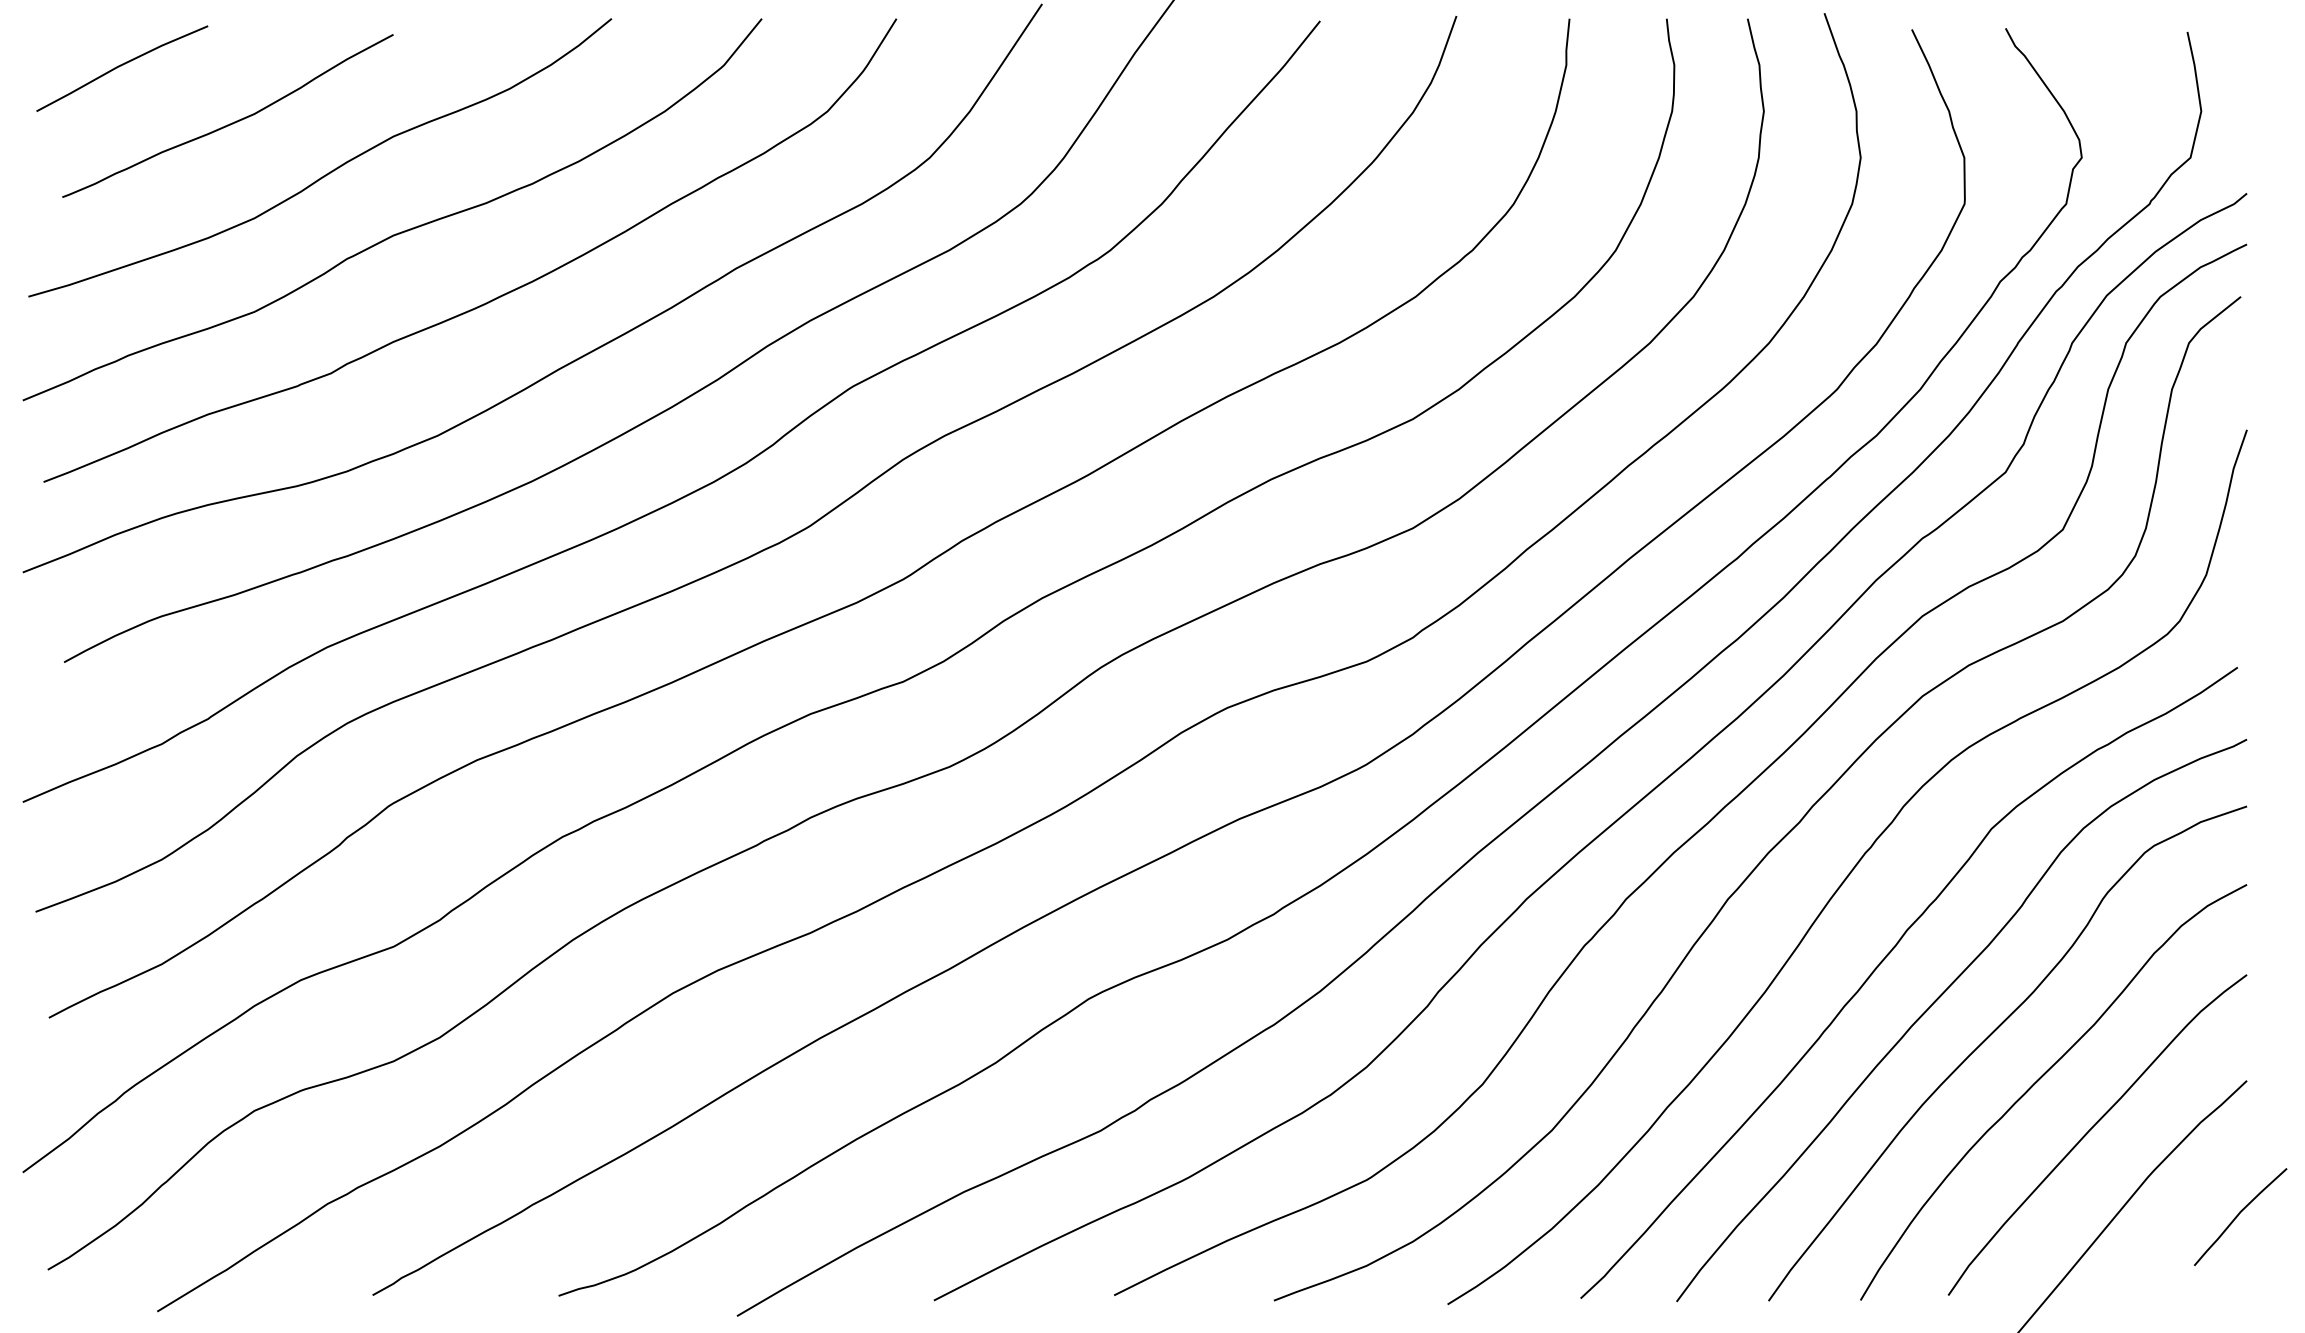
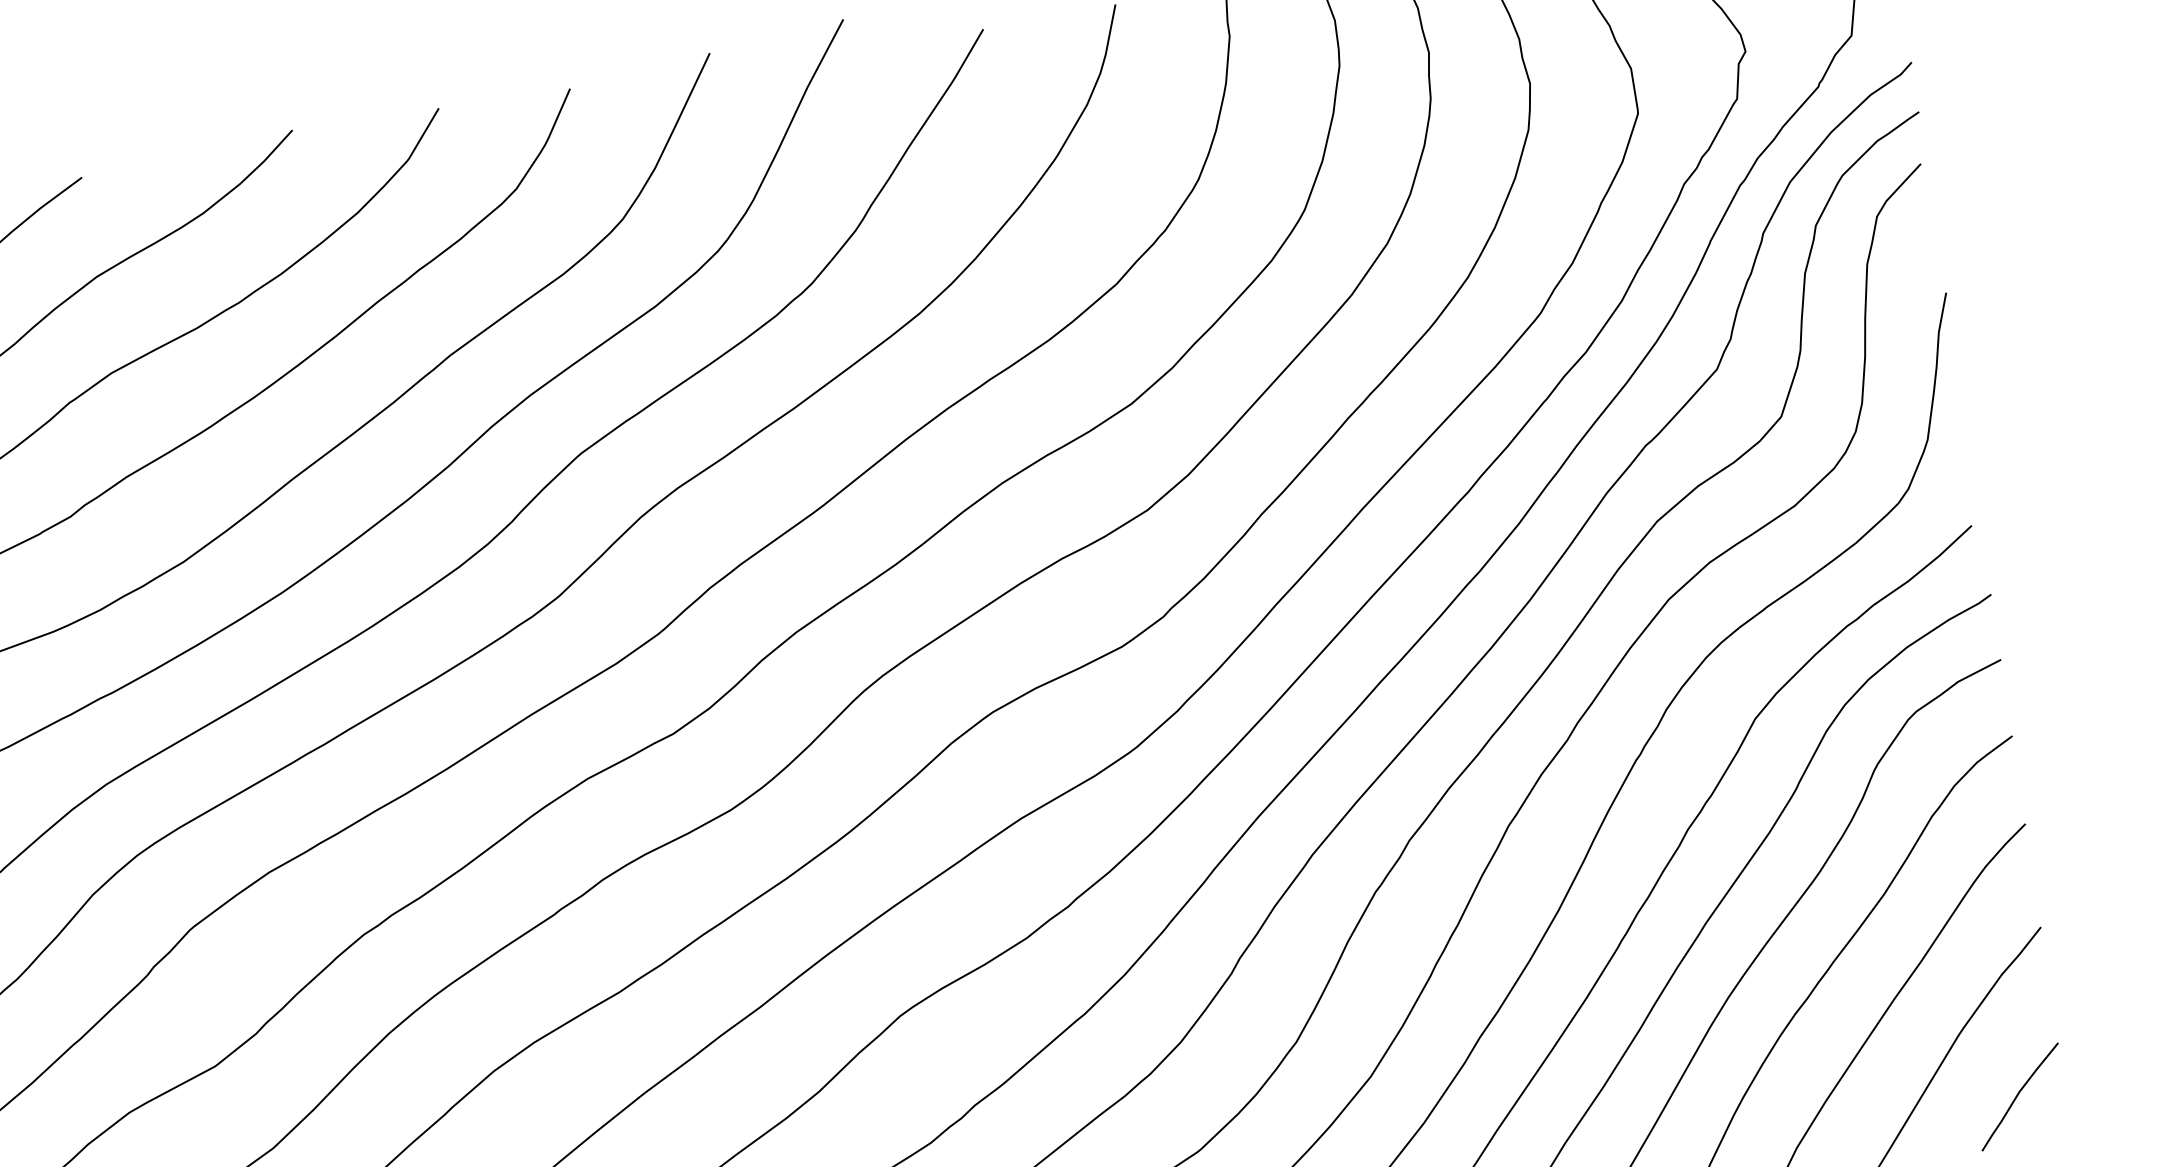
curve: (2238, 1216) -> (2018, 1096), moved

